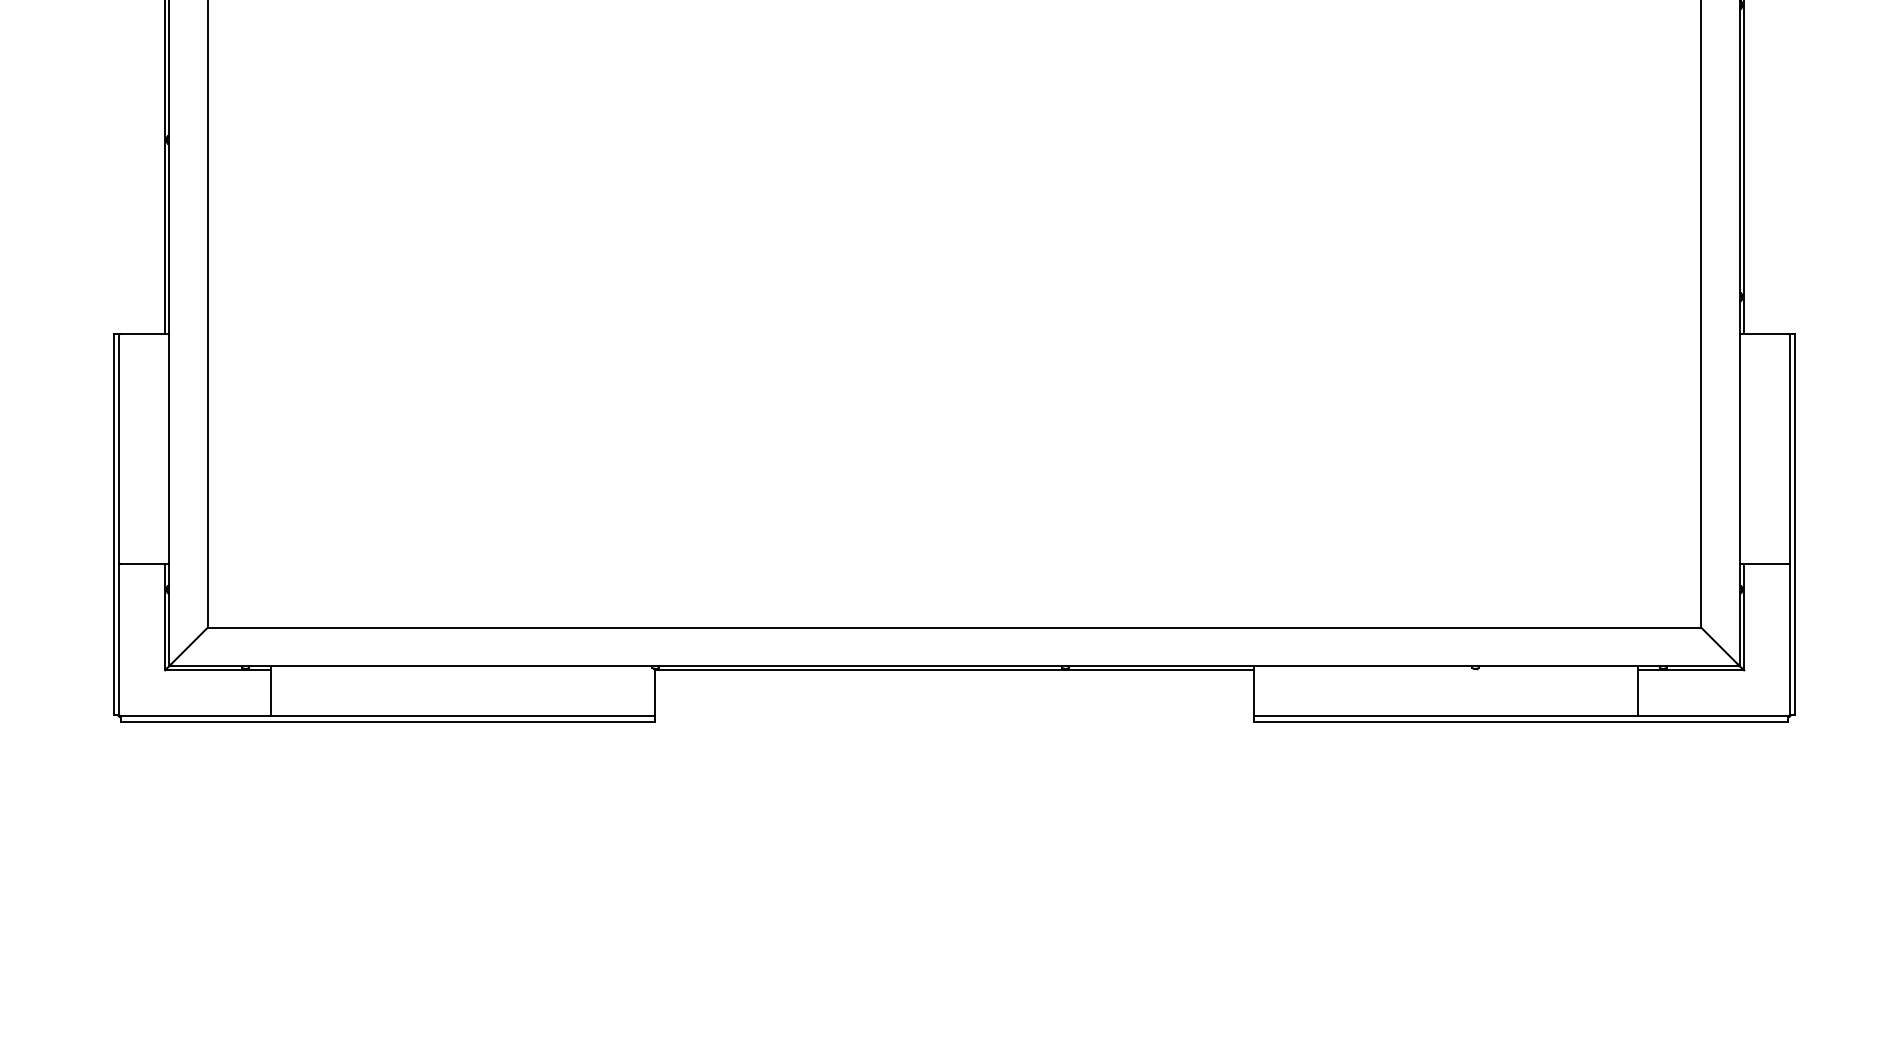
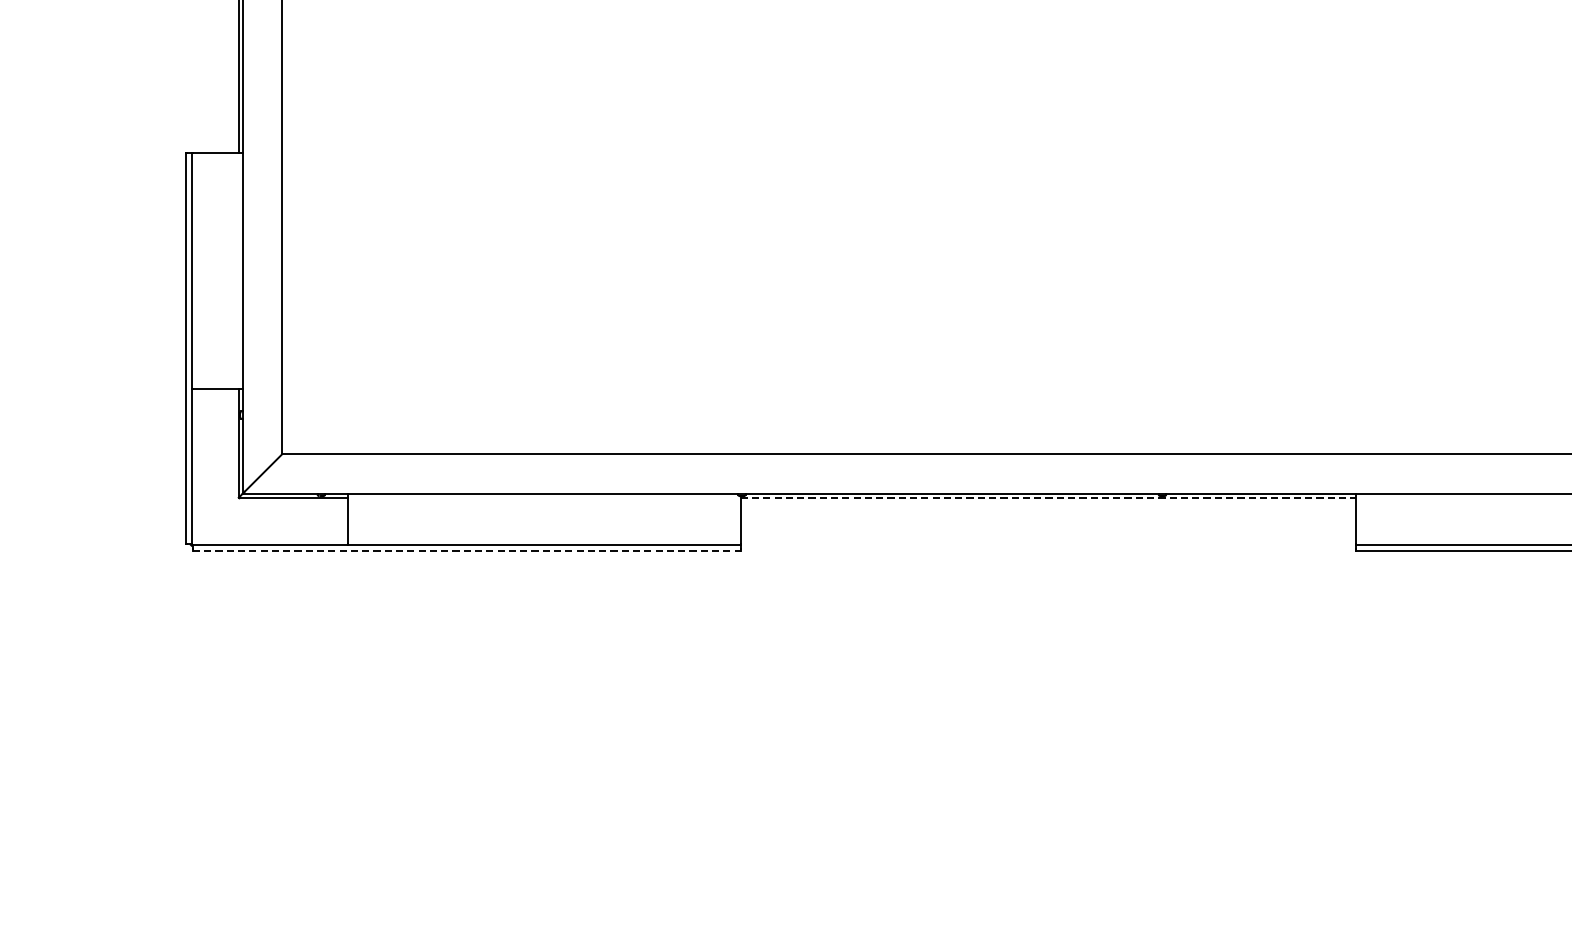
line: (954, 670) -> (1048, 498), solid -> dashed
line: (387, 721) -> (466, 550), solid -> dashed

